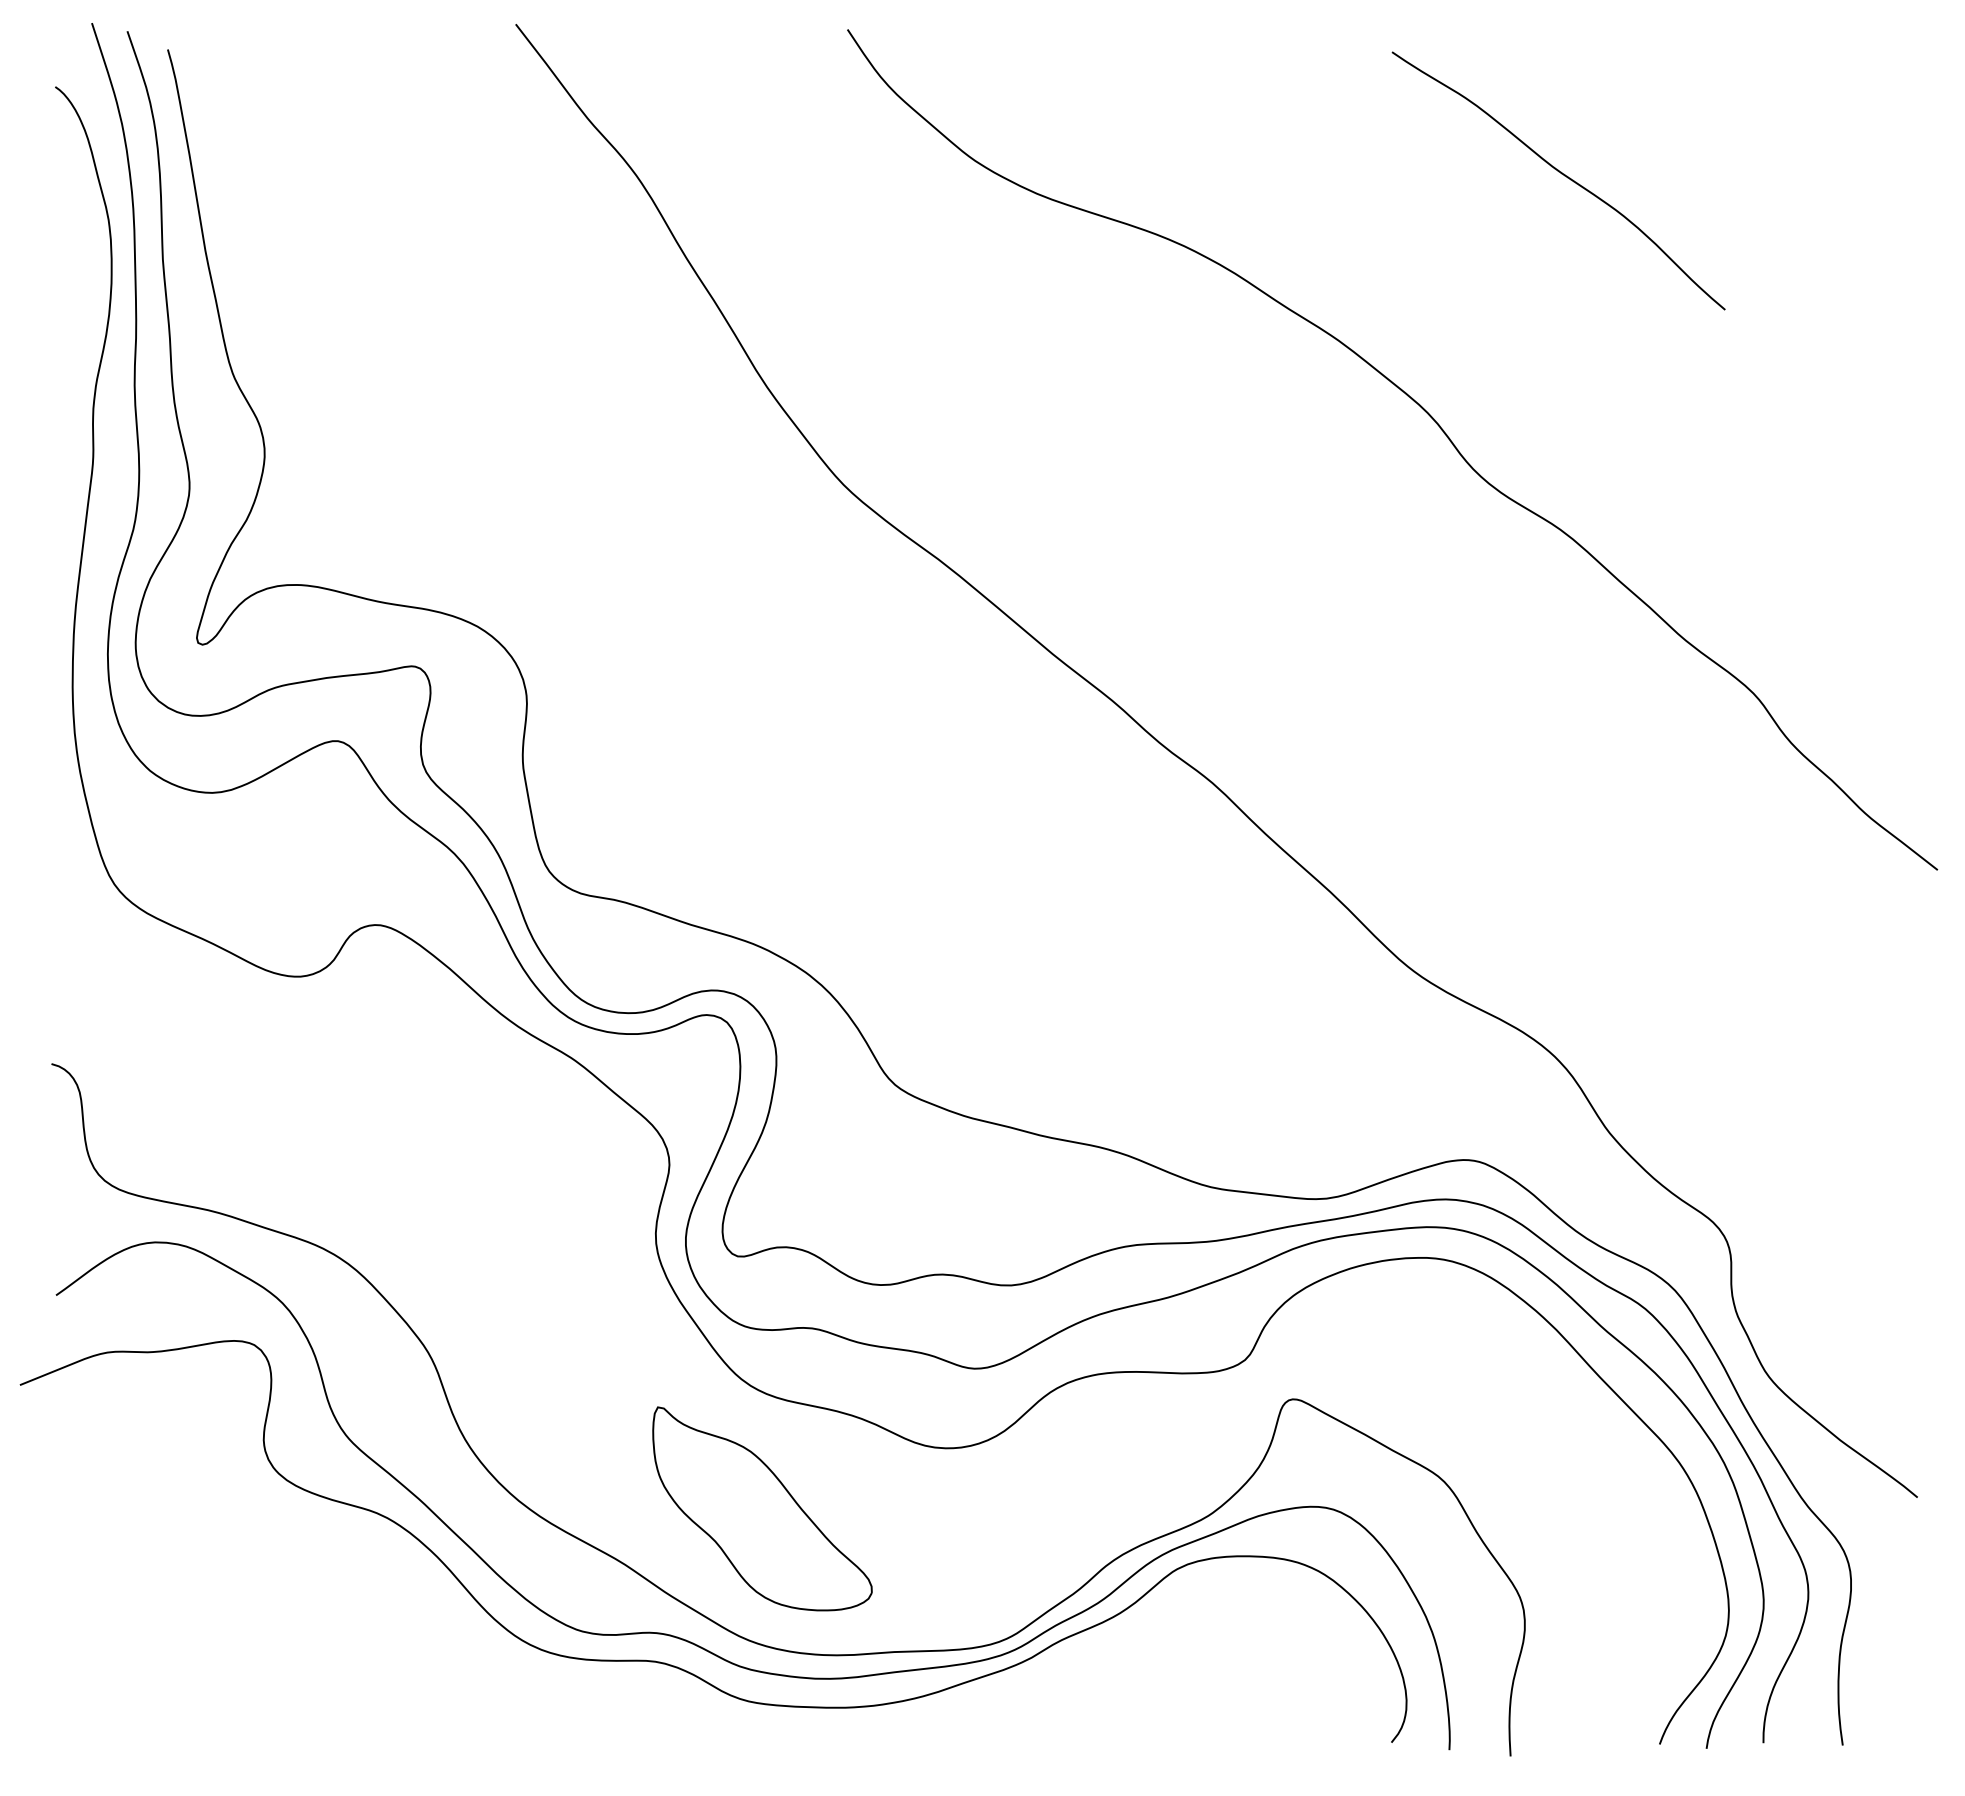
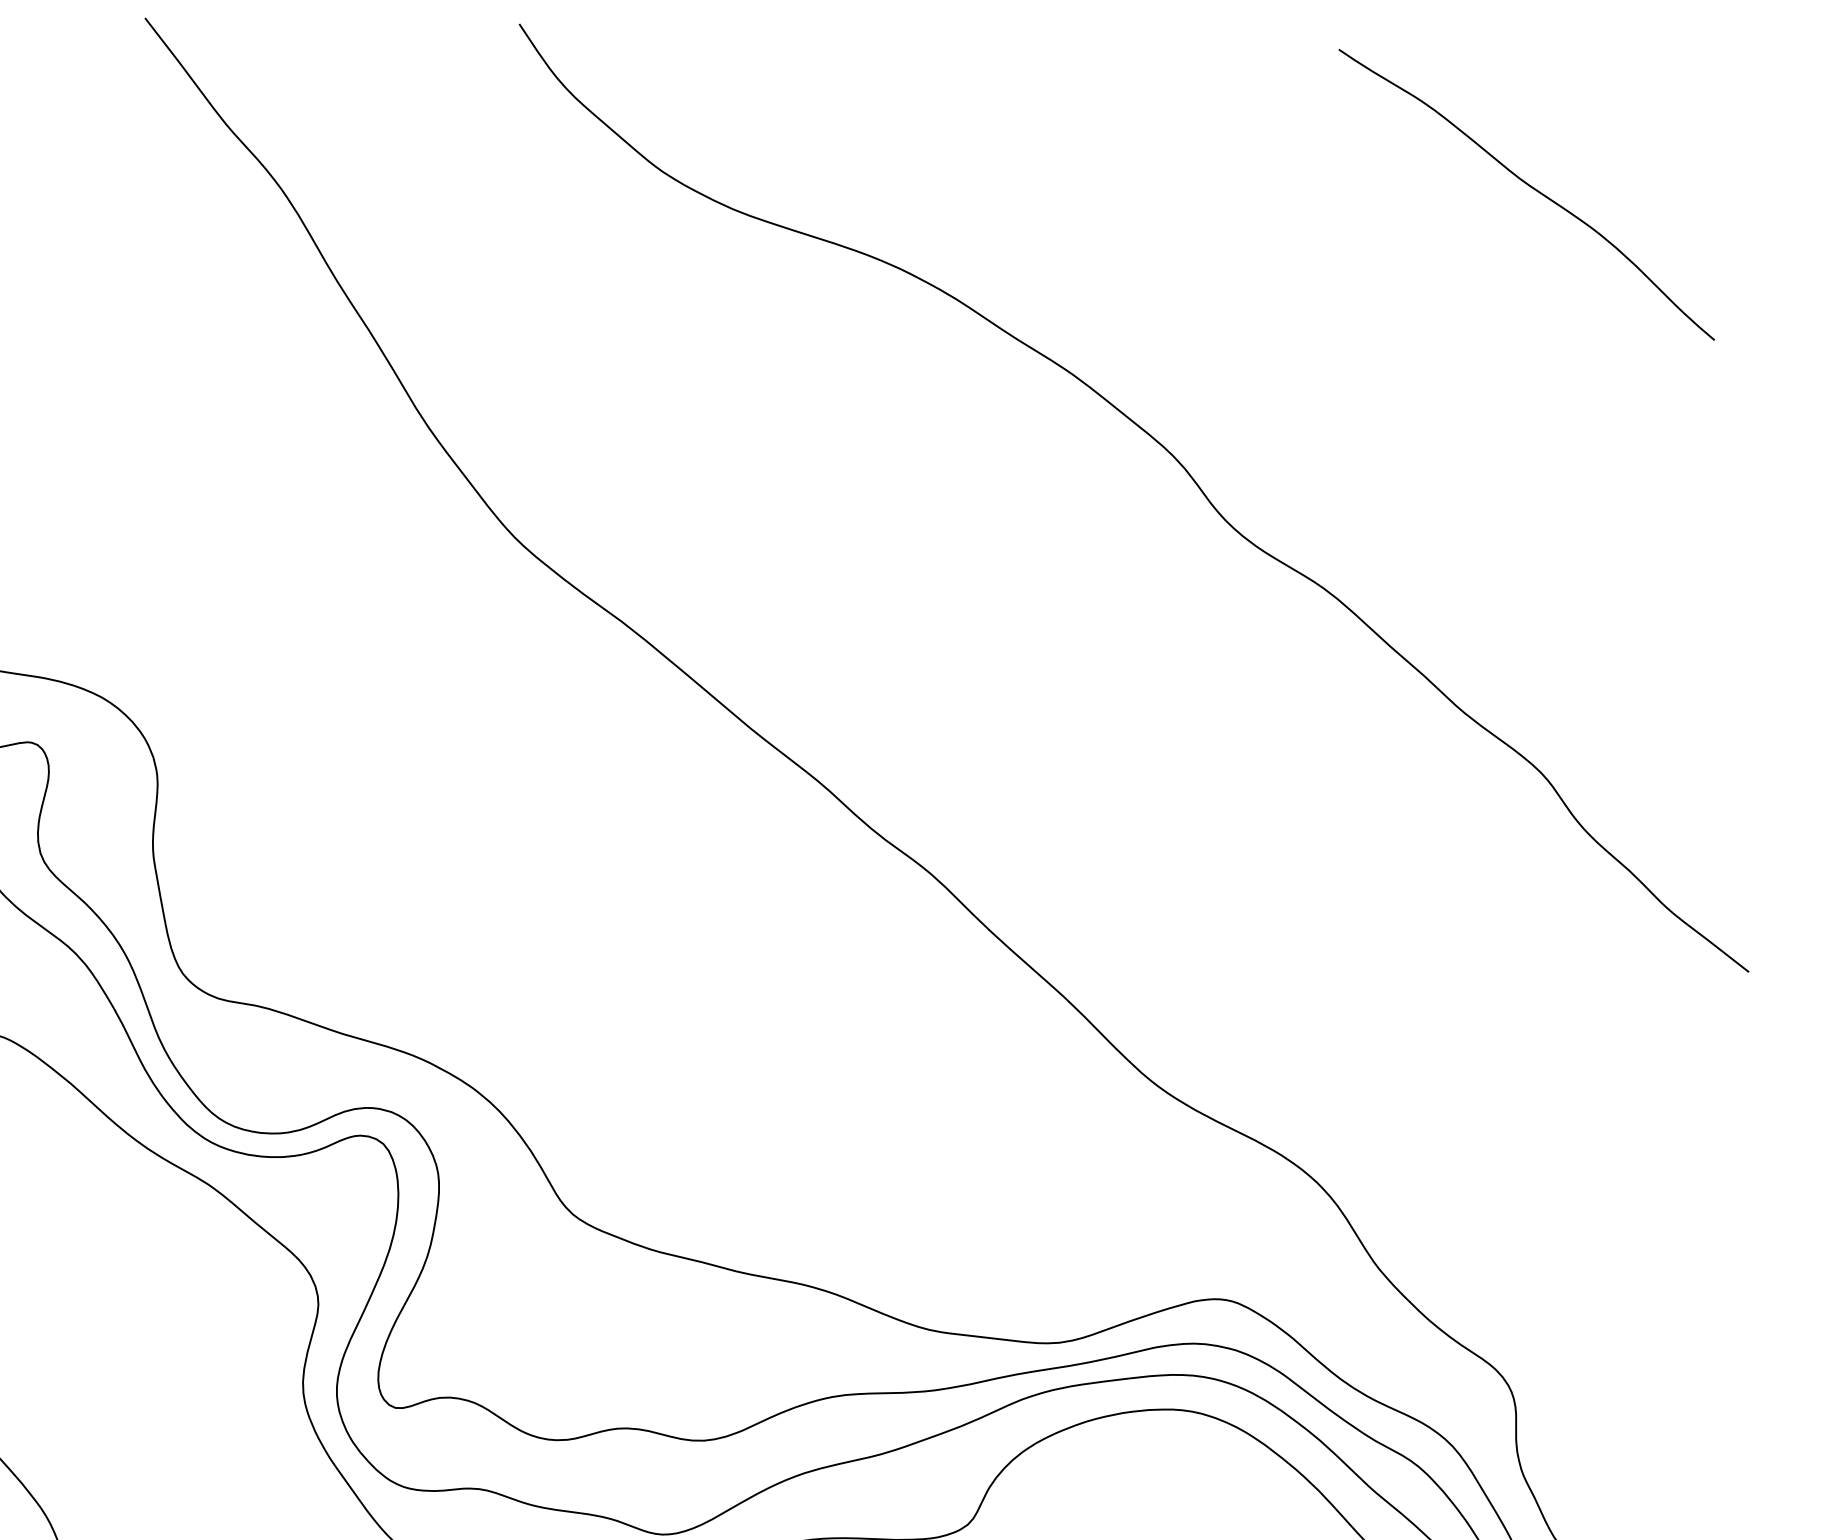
curve: (1561, 174) -> (1529, 187), moved

